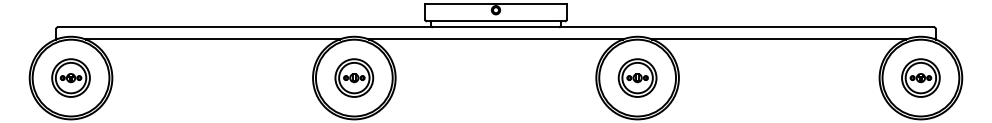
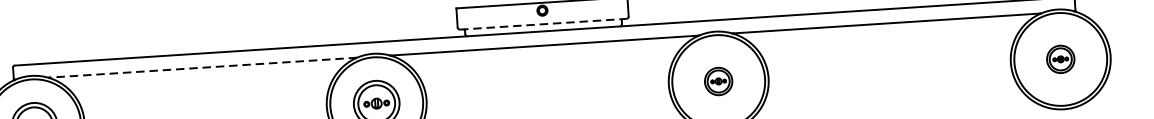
line: (496, 21) -> (543, 24), solid -> dashed
line: (212, 39) -> (202, 68), solid -> dashed
part: (637, 77) -> (718, 80), size x0.6
part: (920, 77) -> (1060, 58), size x0.6

